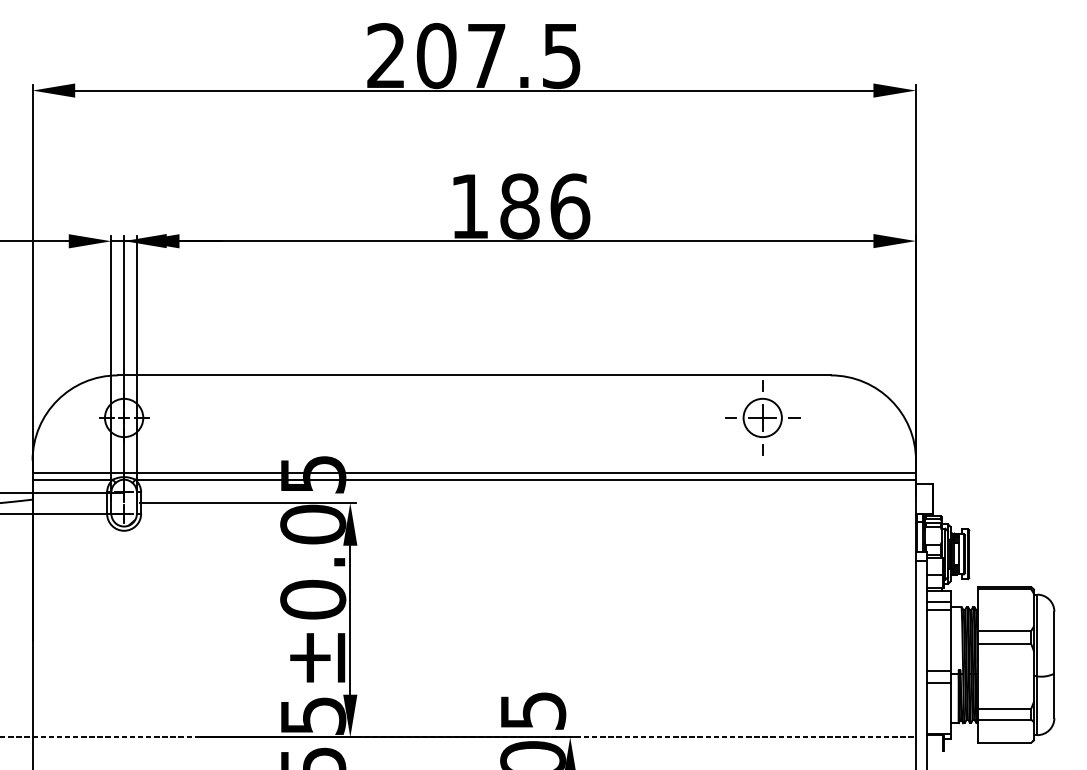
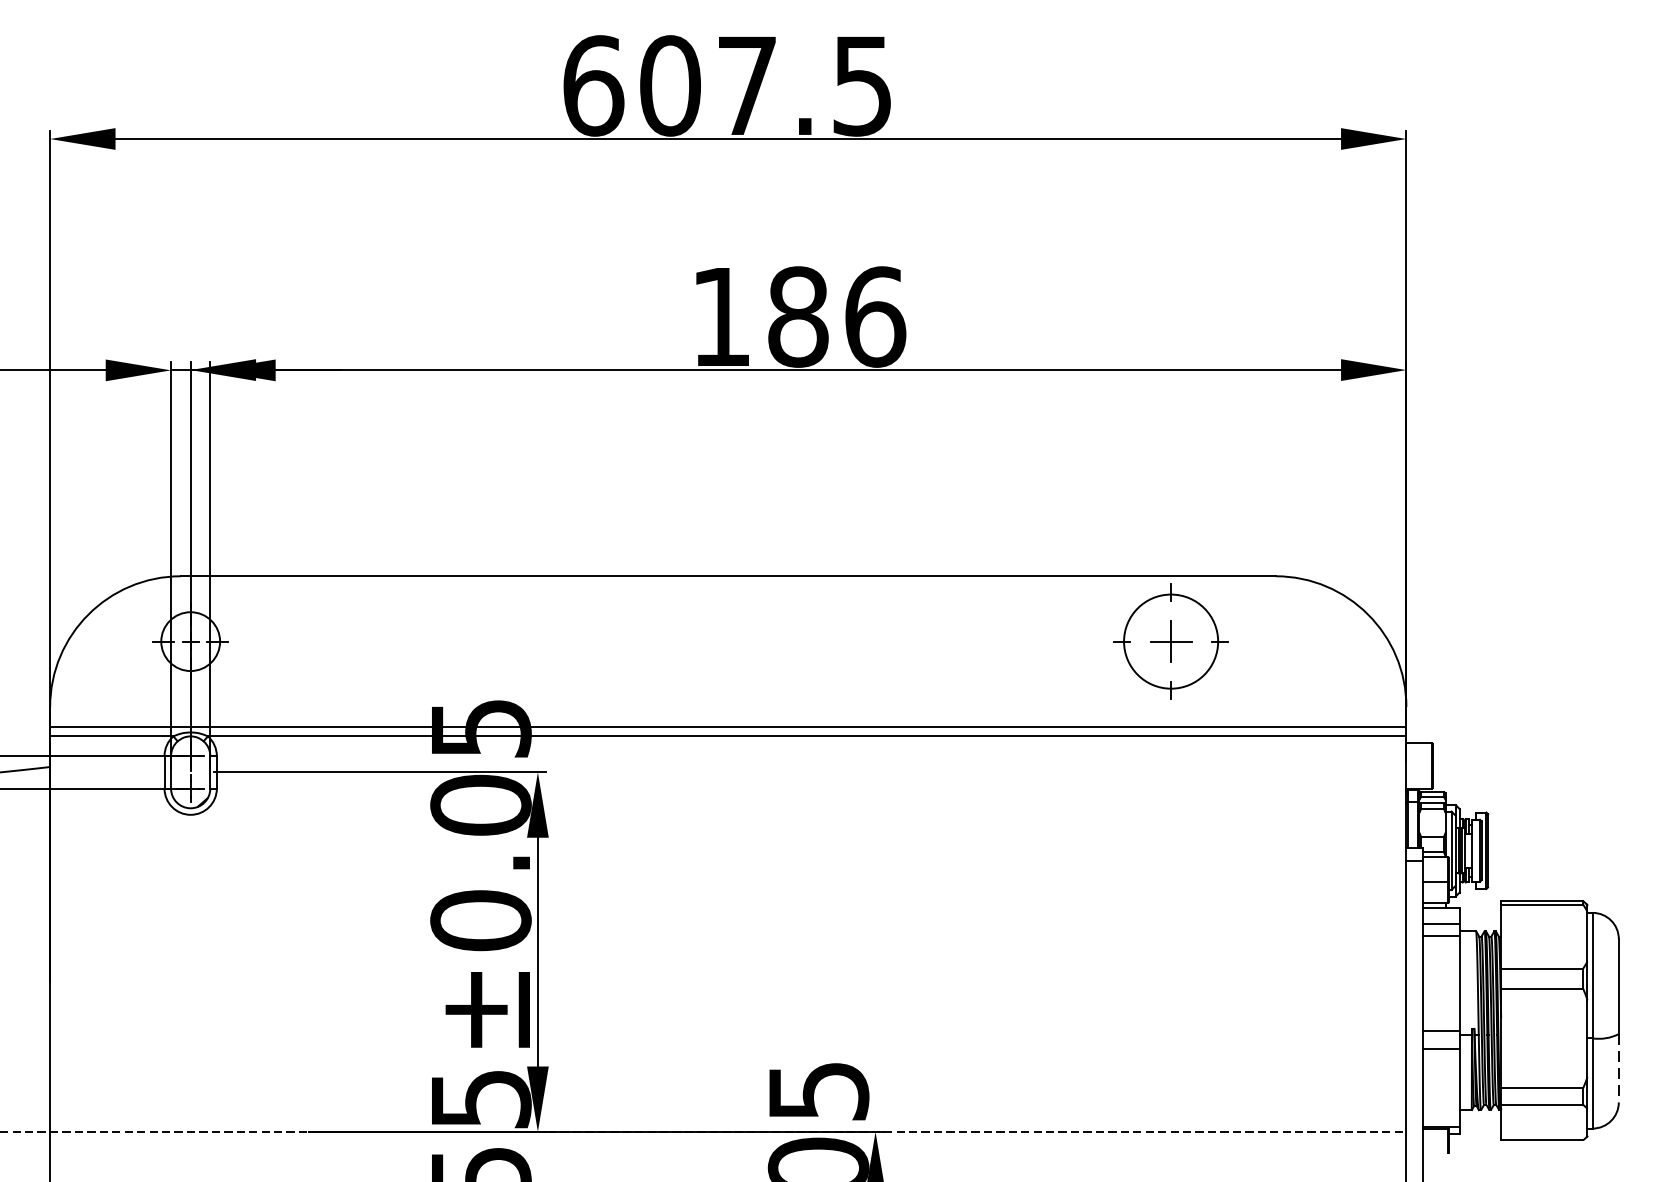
text: (386, 56) -> (593, 86), 207.5 -> 607.5
circle: (762, 417) -> (1170, 640), size x1.6
line: (1054, 696) -> (1618, 1069), solid -> dashed

